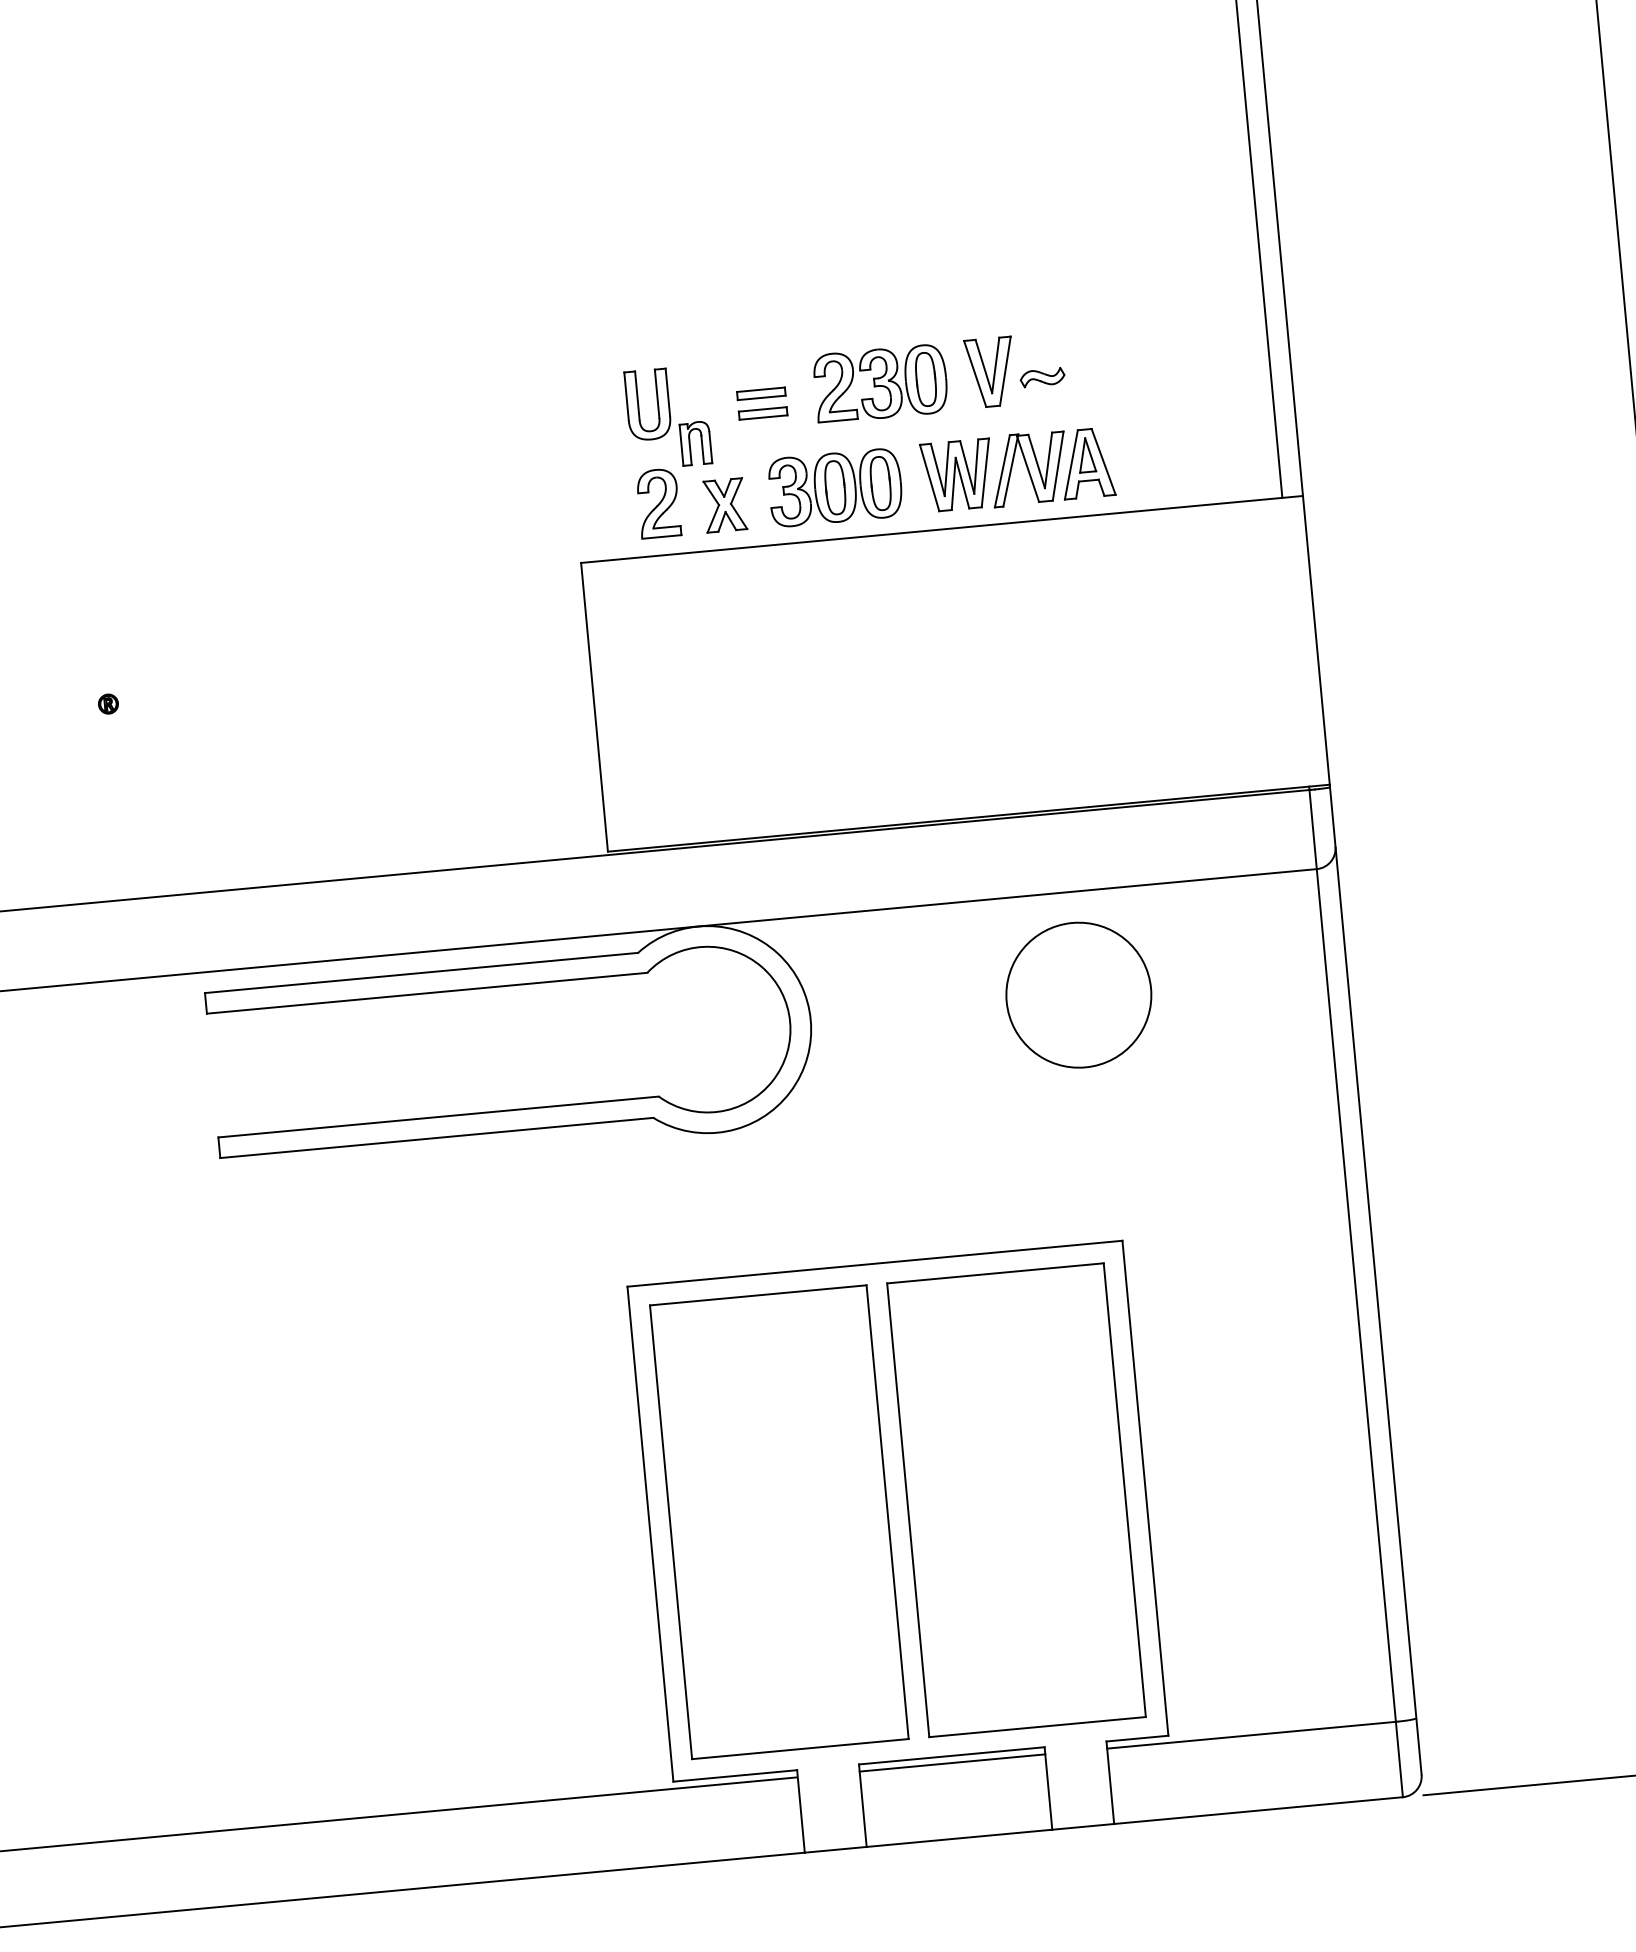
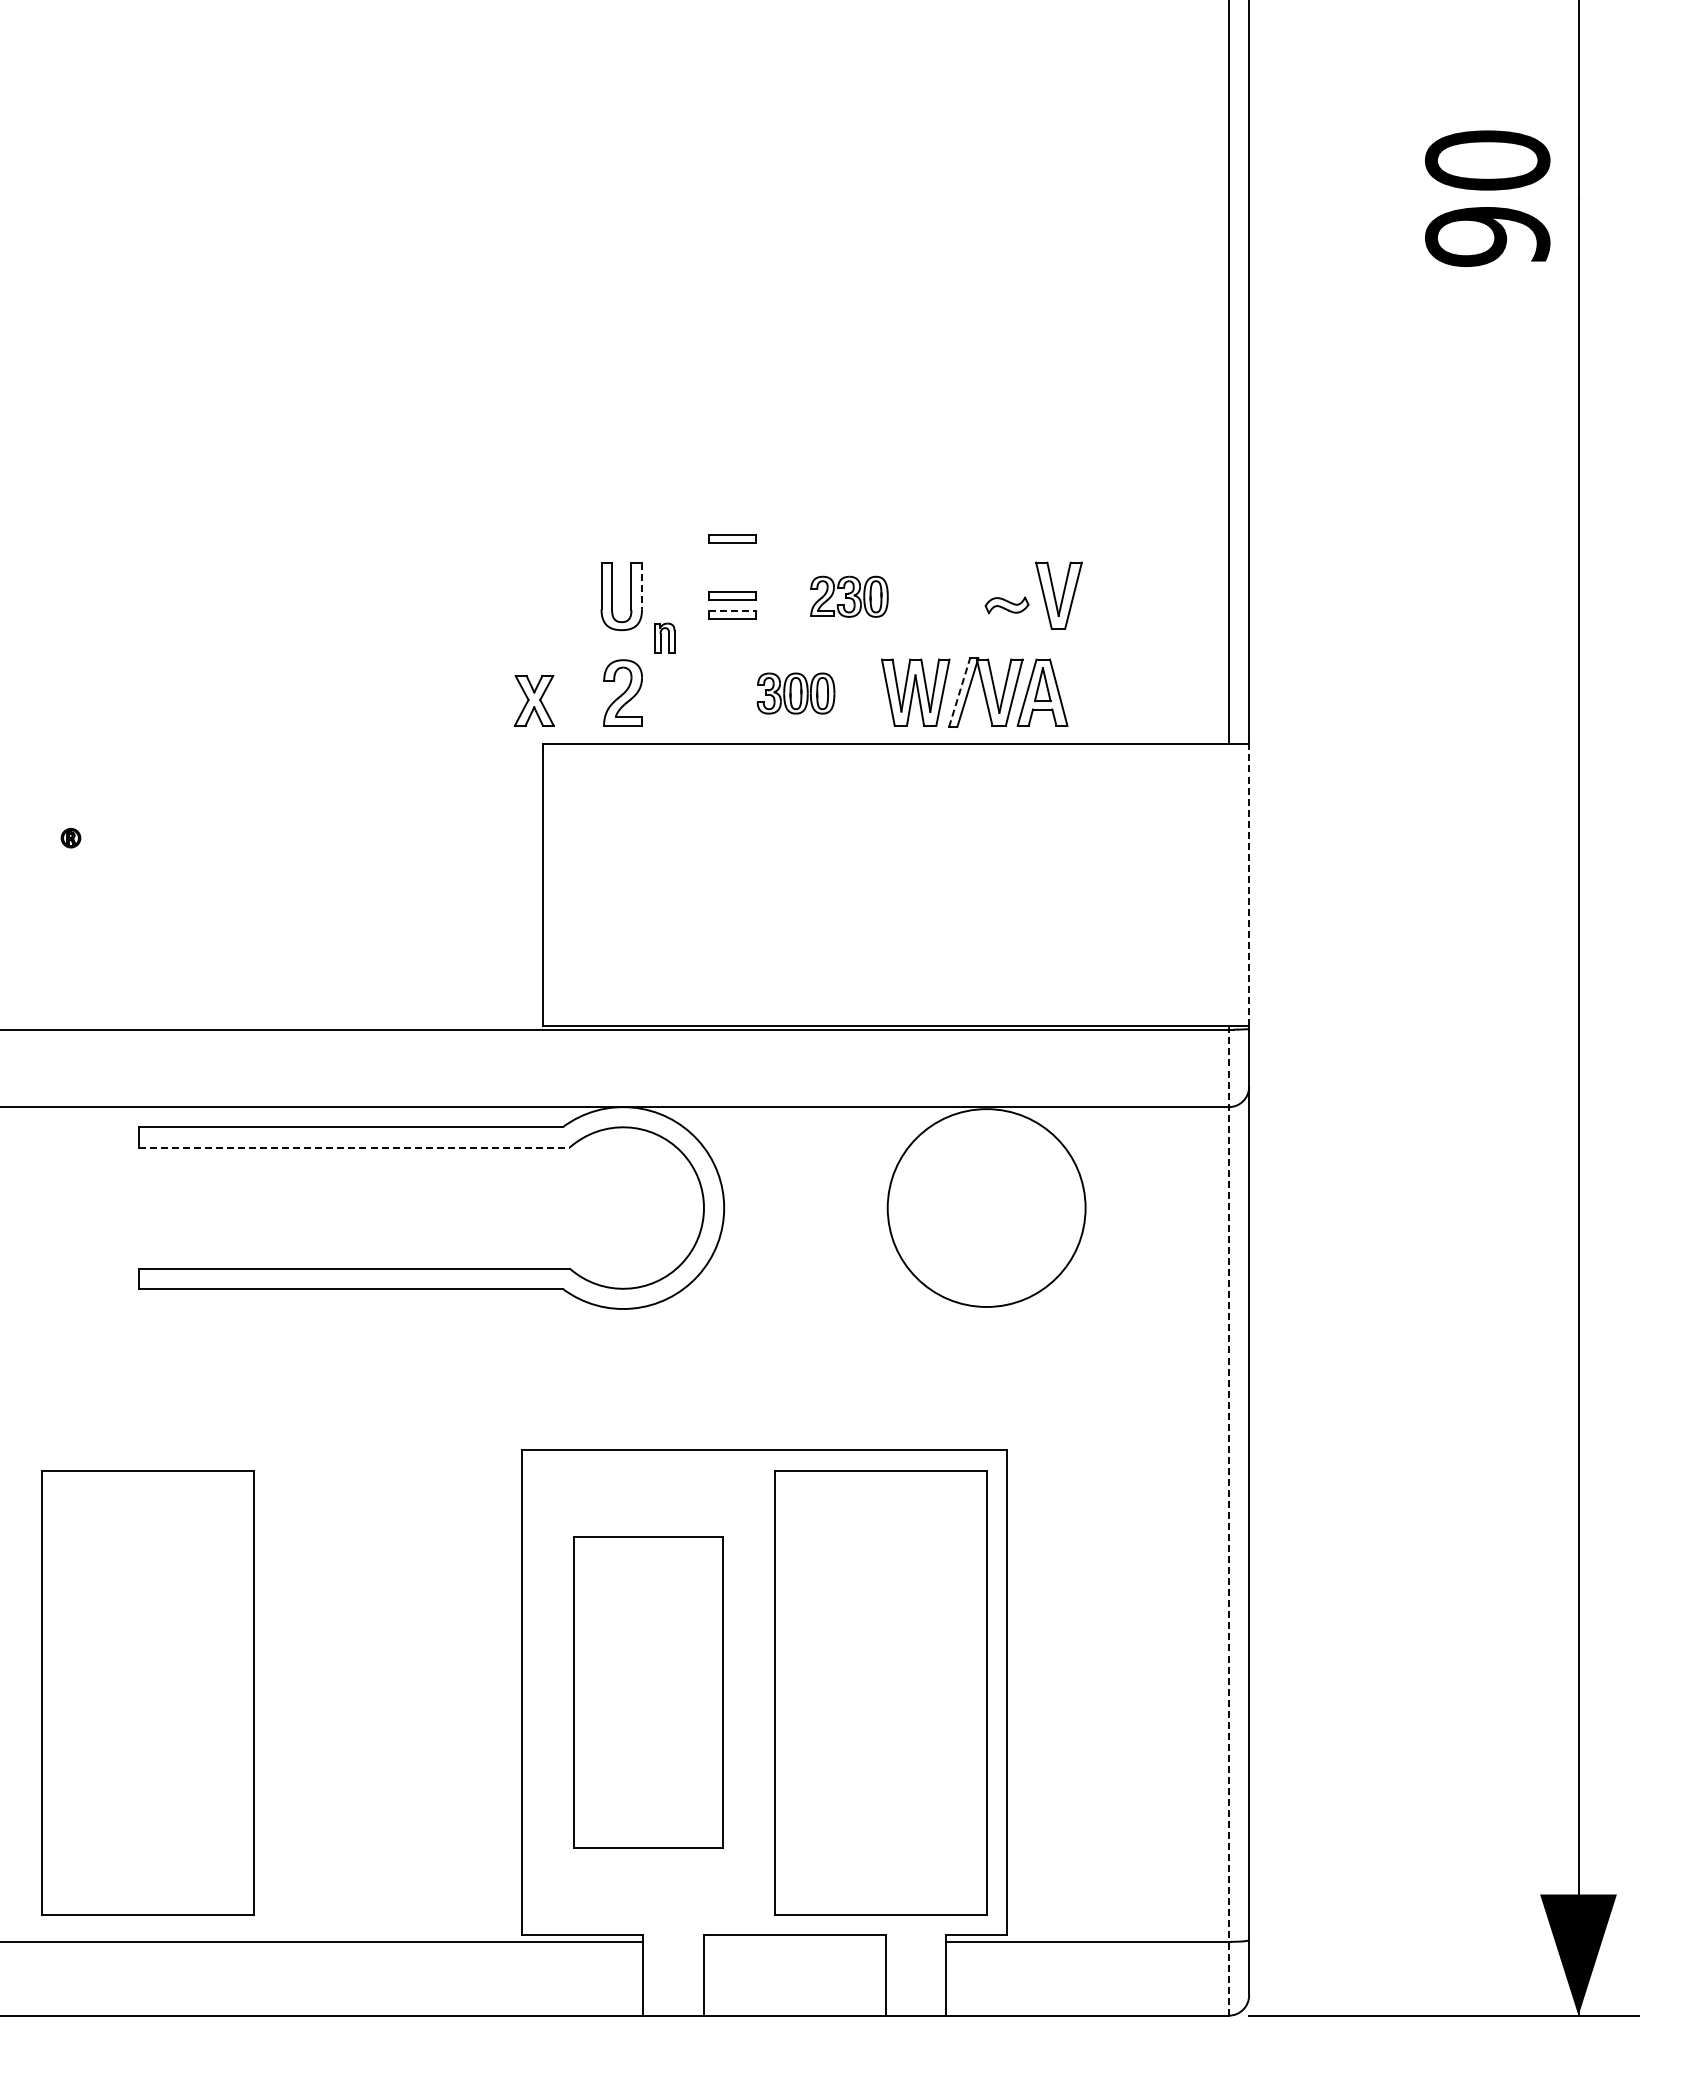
part: (755, 335) -> (732, 538), added
part: (990, 372) -> (1058, 595), moved
part: (880, 383) -> (849, 596), size x0.6
line: (668, 392) -> (642, 586), solid -> dashed
line: (763, 409) -> (733, 611), solid -> dashed
part: (695, 442) -> (664, 637), size x0.7
line: (1002, 471) -> (959, 692), solid -> dashed
part: (834, 487) -> (795, 693), size x0.6
part: (725, 505) -> (534, 700), moved
line: (1316, 639) -> (1249, 884), solid -> dashed
line: (427, 993) -> (354, 1147), solid -> dashed
circle: (1078, 994) -> (986, 1207), size x1.4
line: (1355, 1292) -> (1228, 1521), solid -> dashed
part: (779, 1522) -> (648, 1692), size x0.7
part: (267, 1569) -> (147, 1692), added
line: (952, 1762) -> (794, 1941), removed

